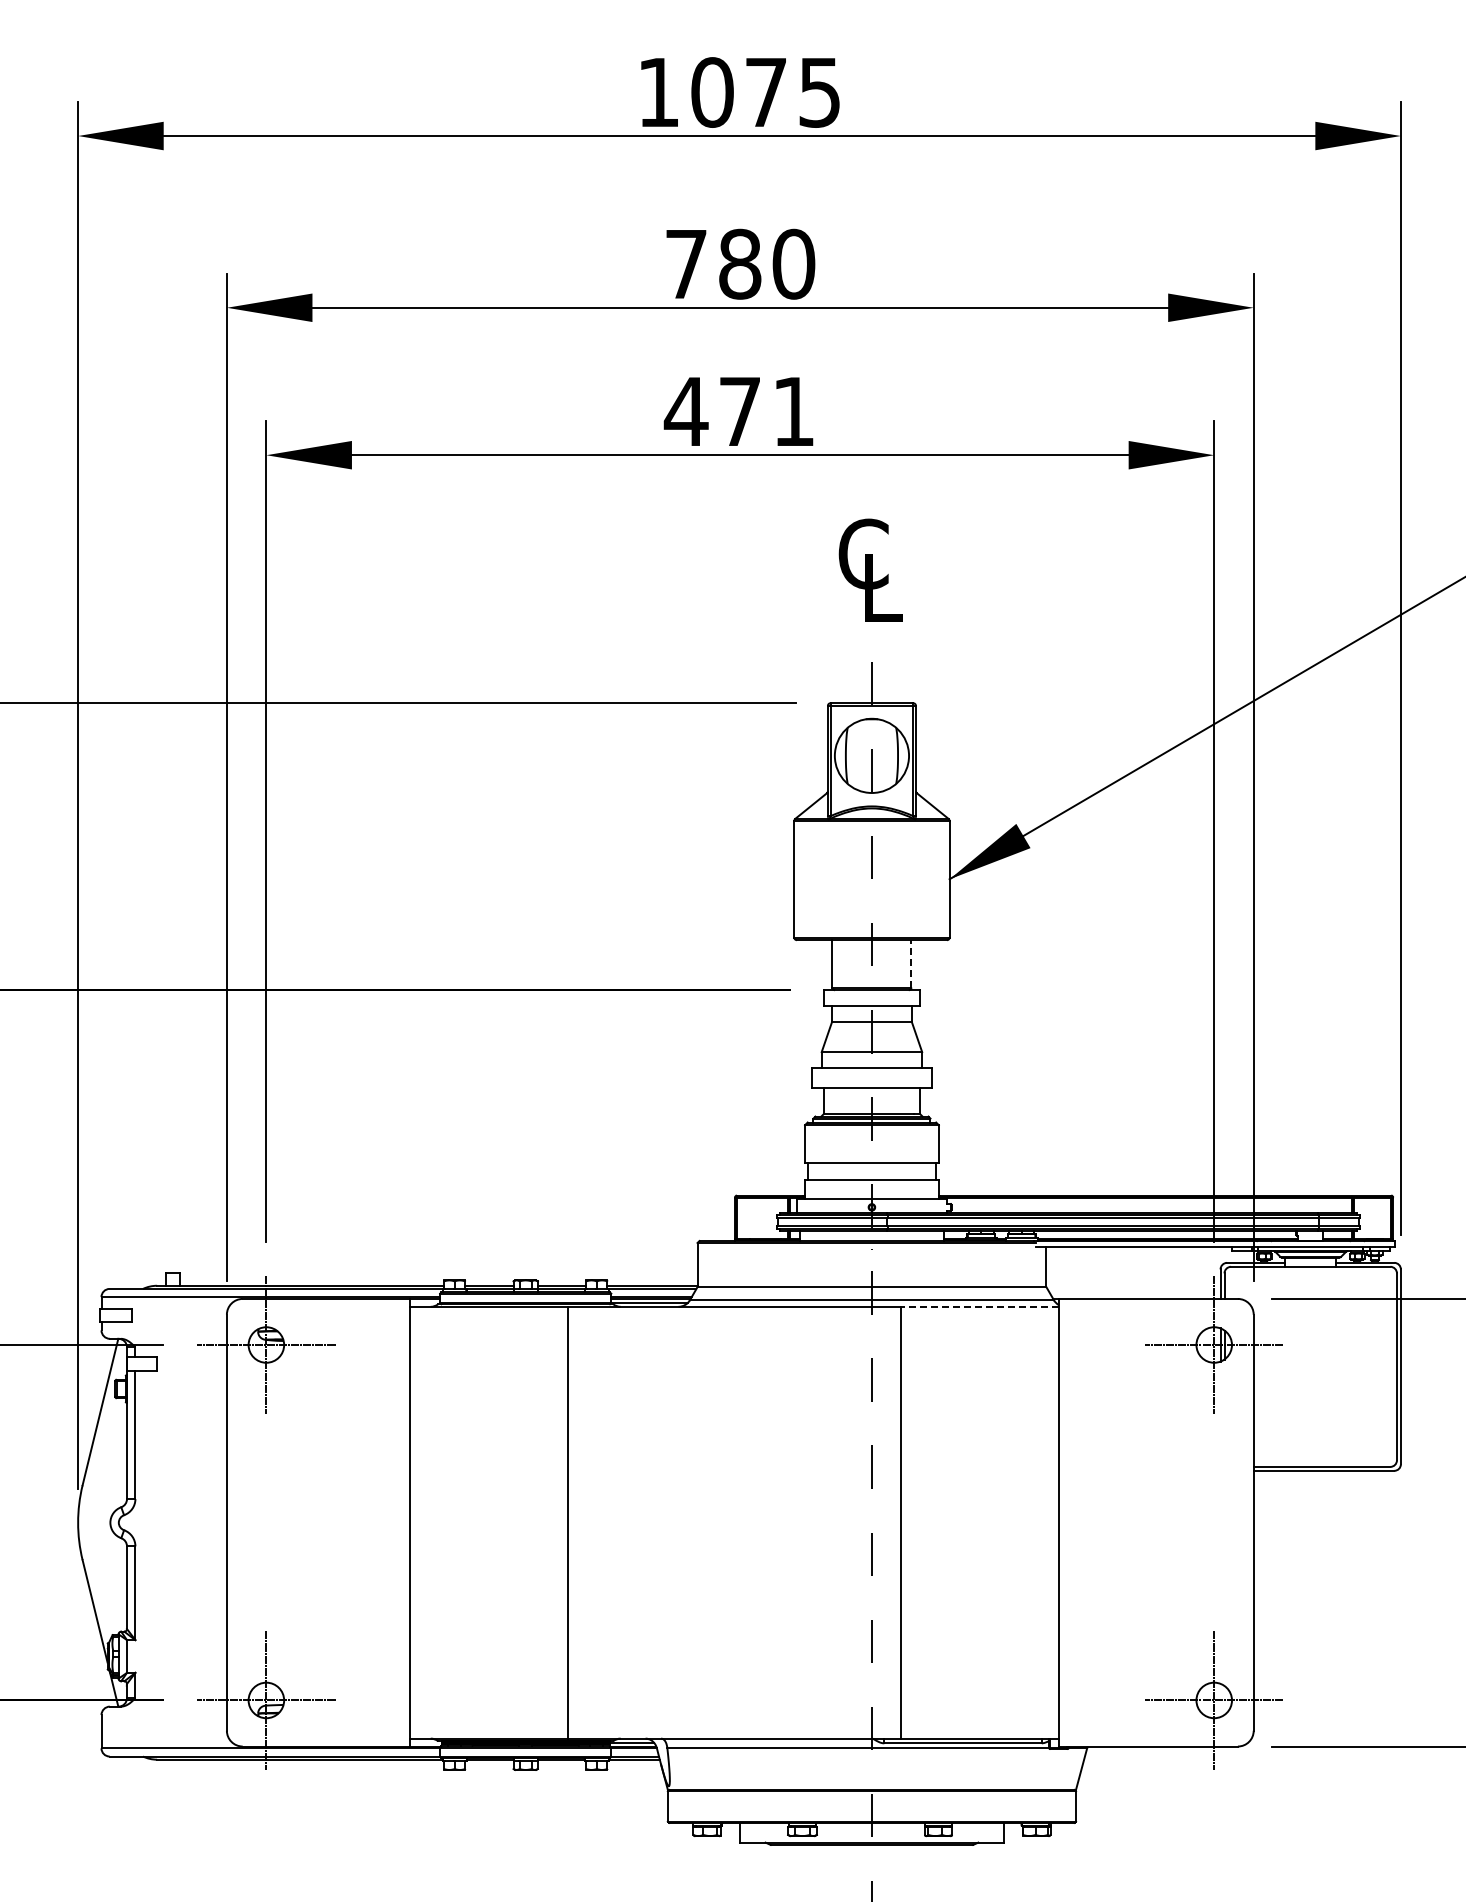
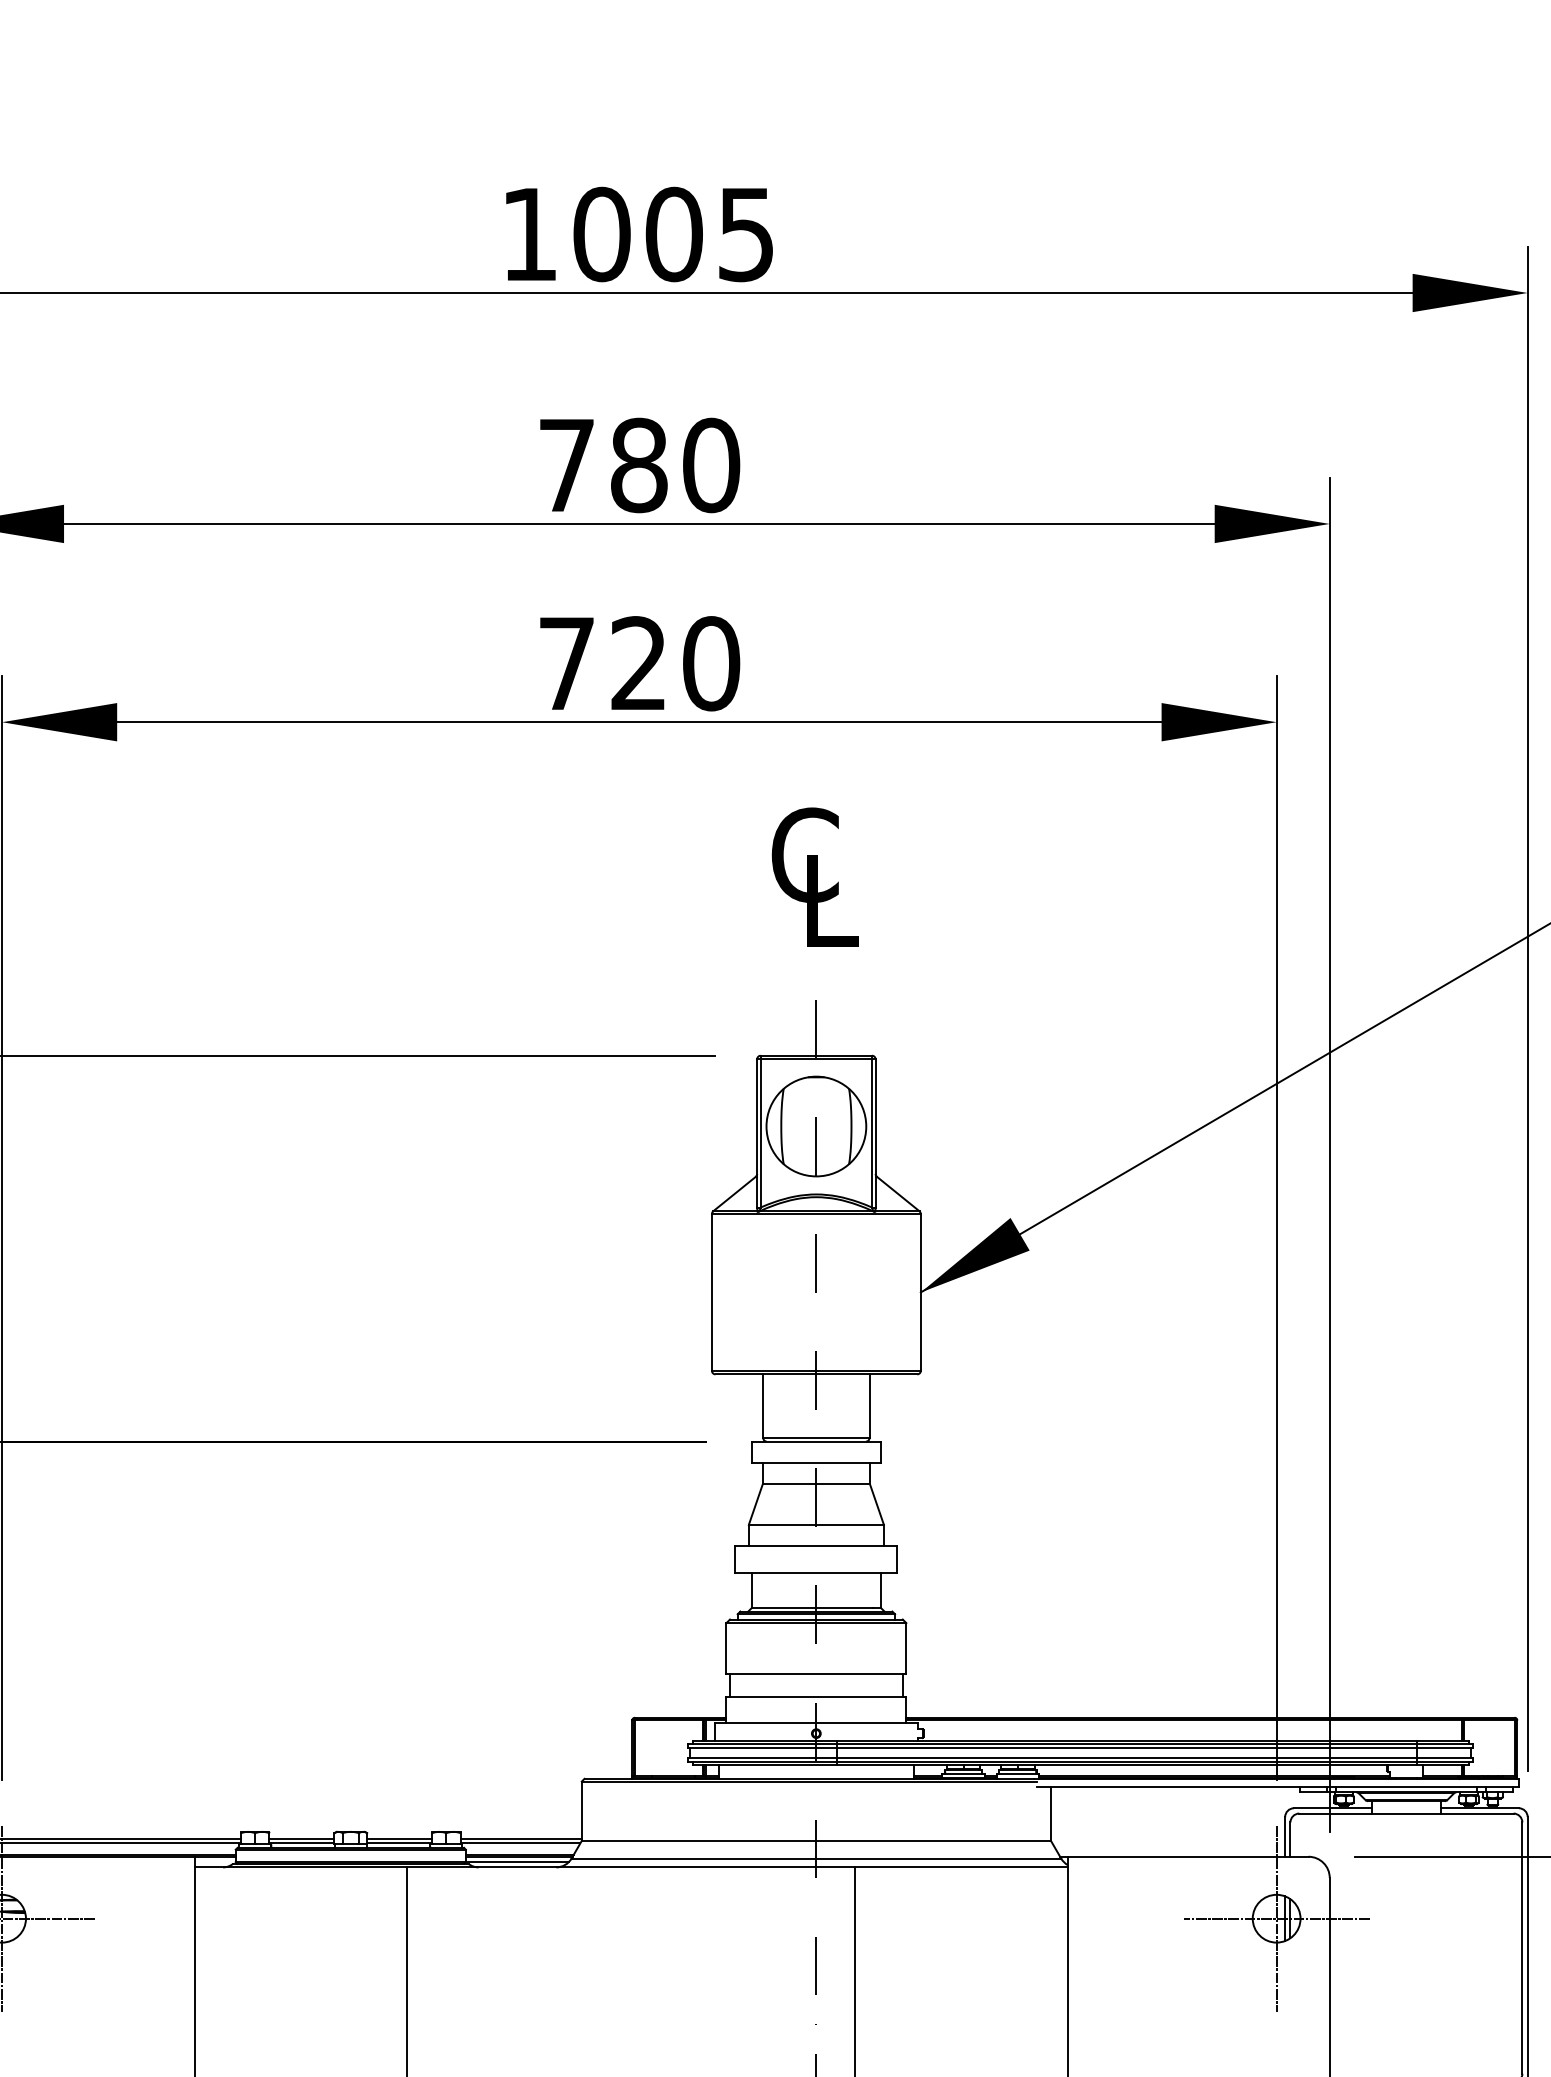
text: (766, 92) -> (674, 234), 1075 -> 1005
text: (739, 411) -> (638, 663), 471 -> 720
line: (911, 963) -> (869, 1405), dashed -> solid
line: (979, 1306) -> (961, 1866), dashed -> solid

